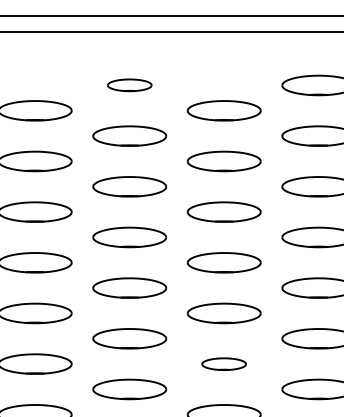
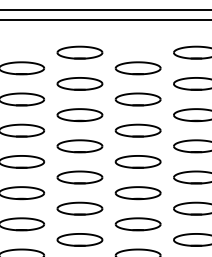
part: (128, 85) -> (79, 52), size x1.67
part: (223, 364) -> (137, 224), size x1.67

